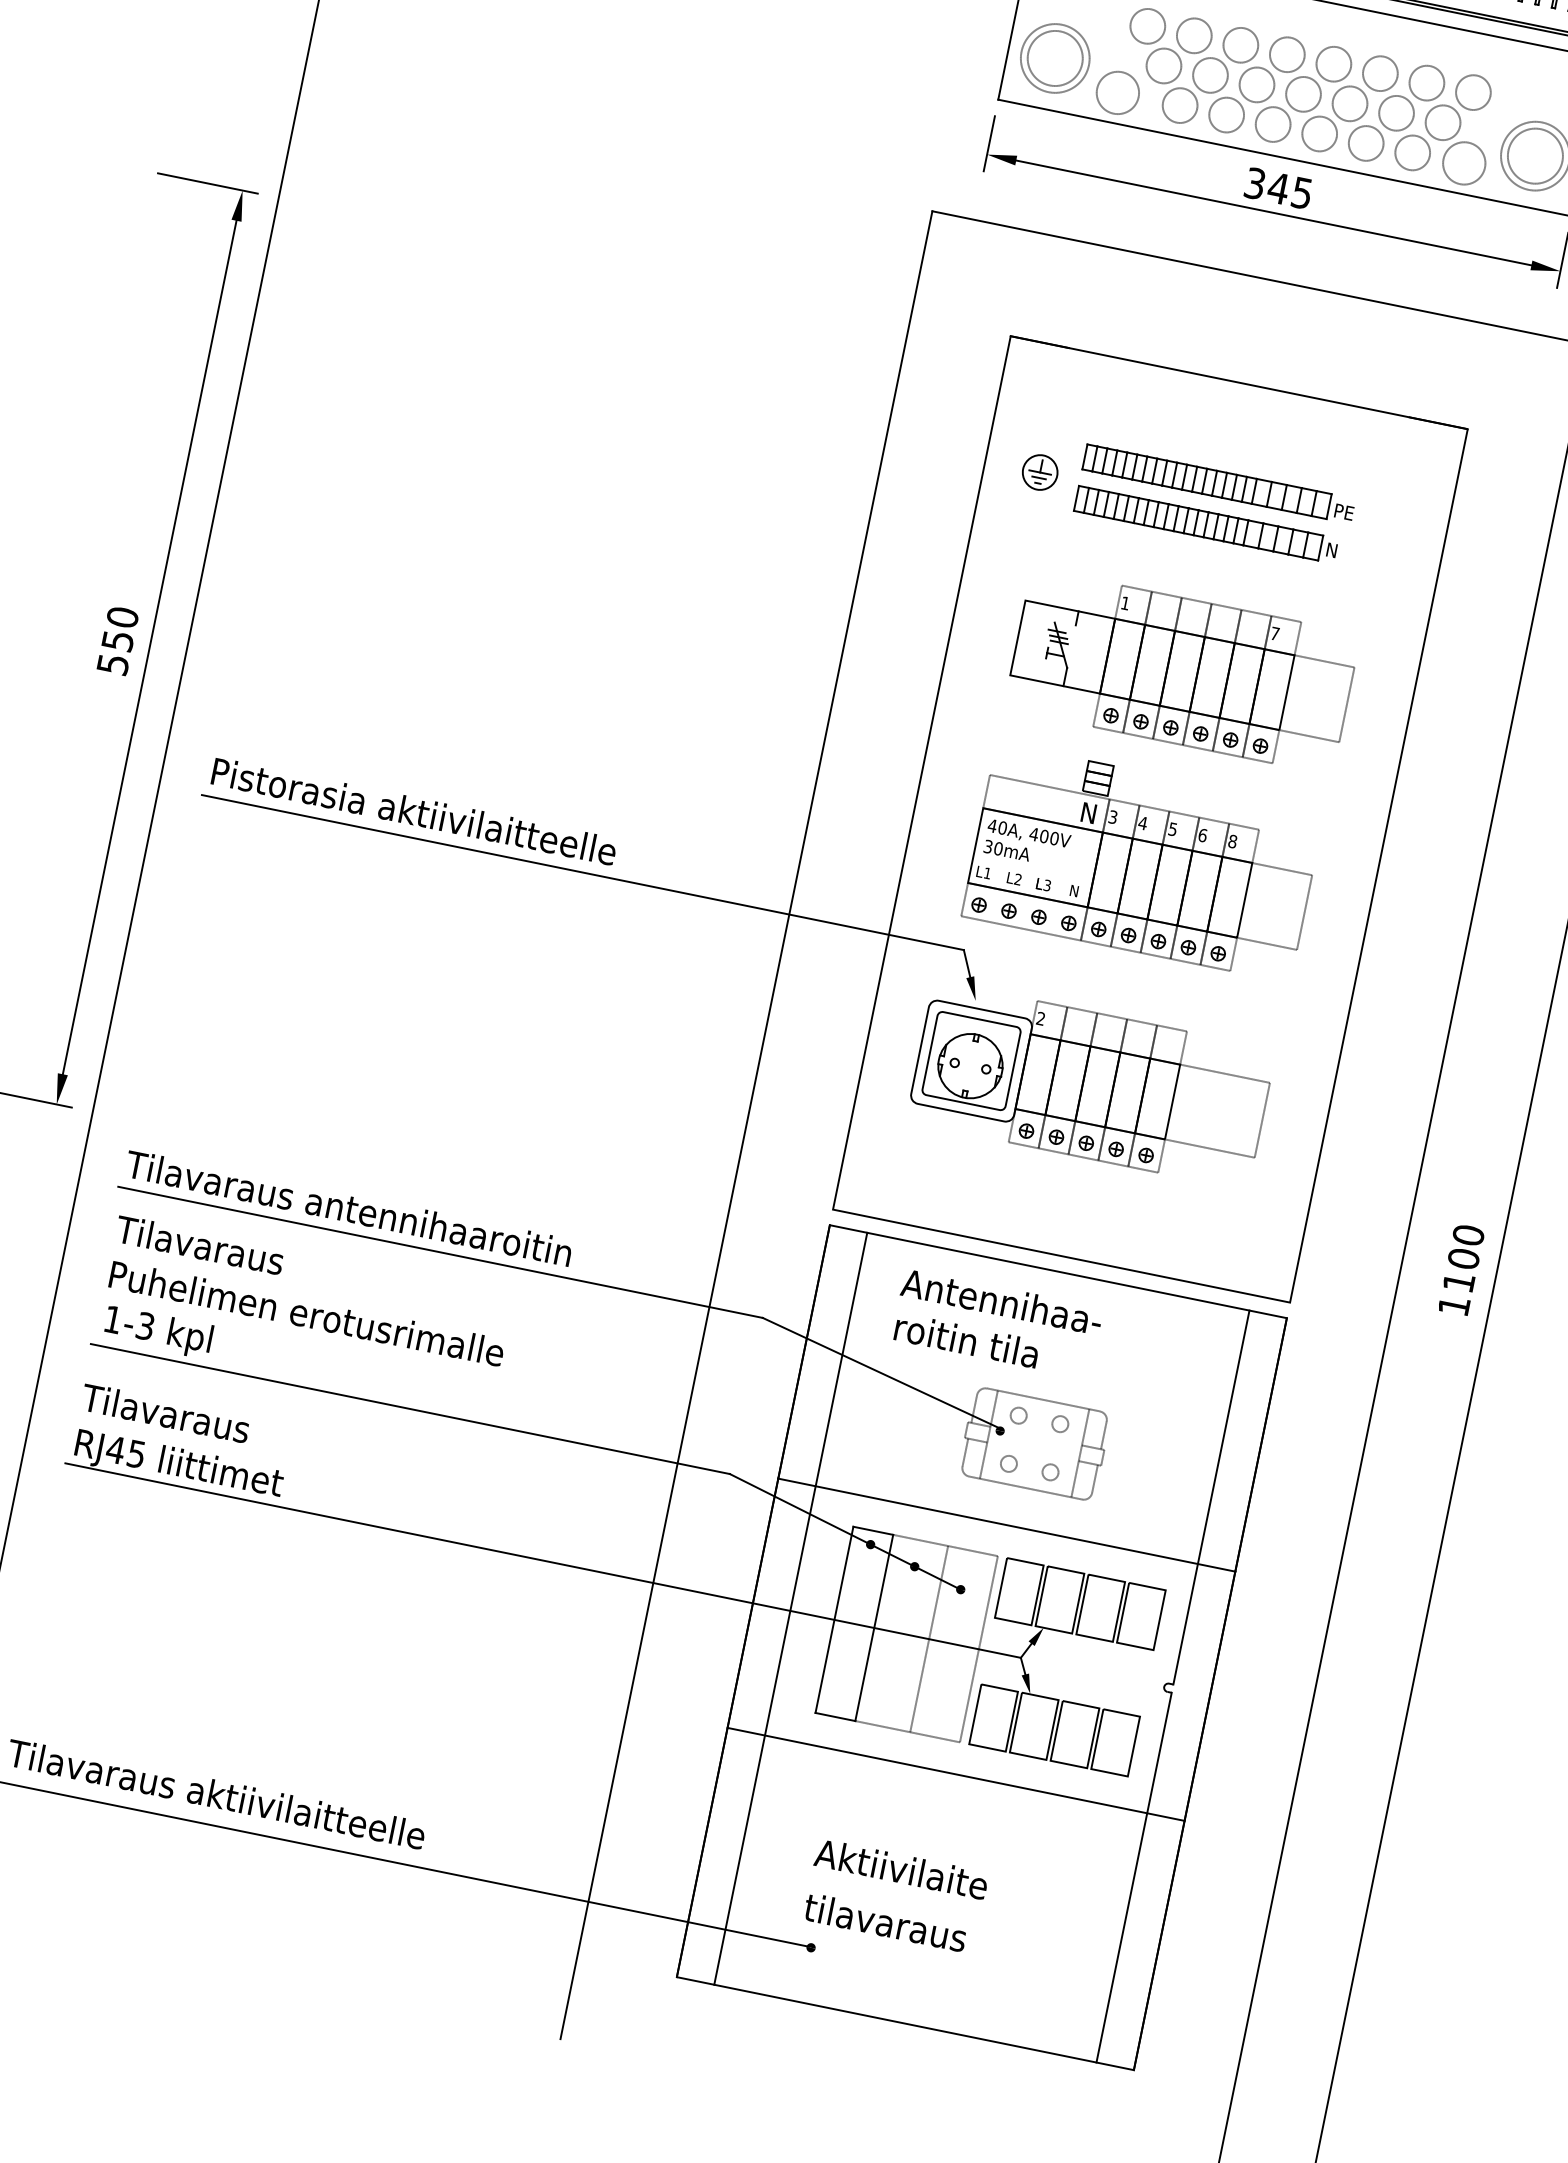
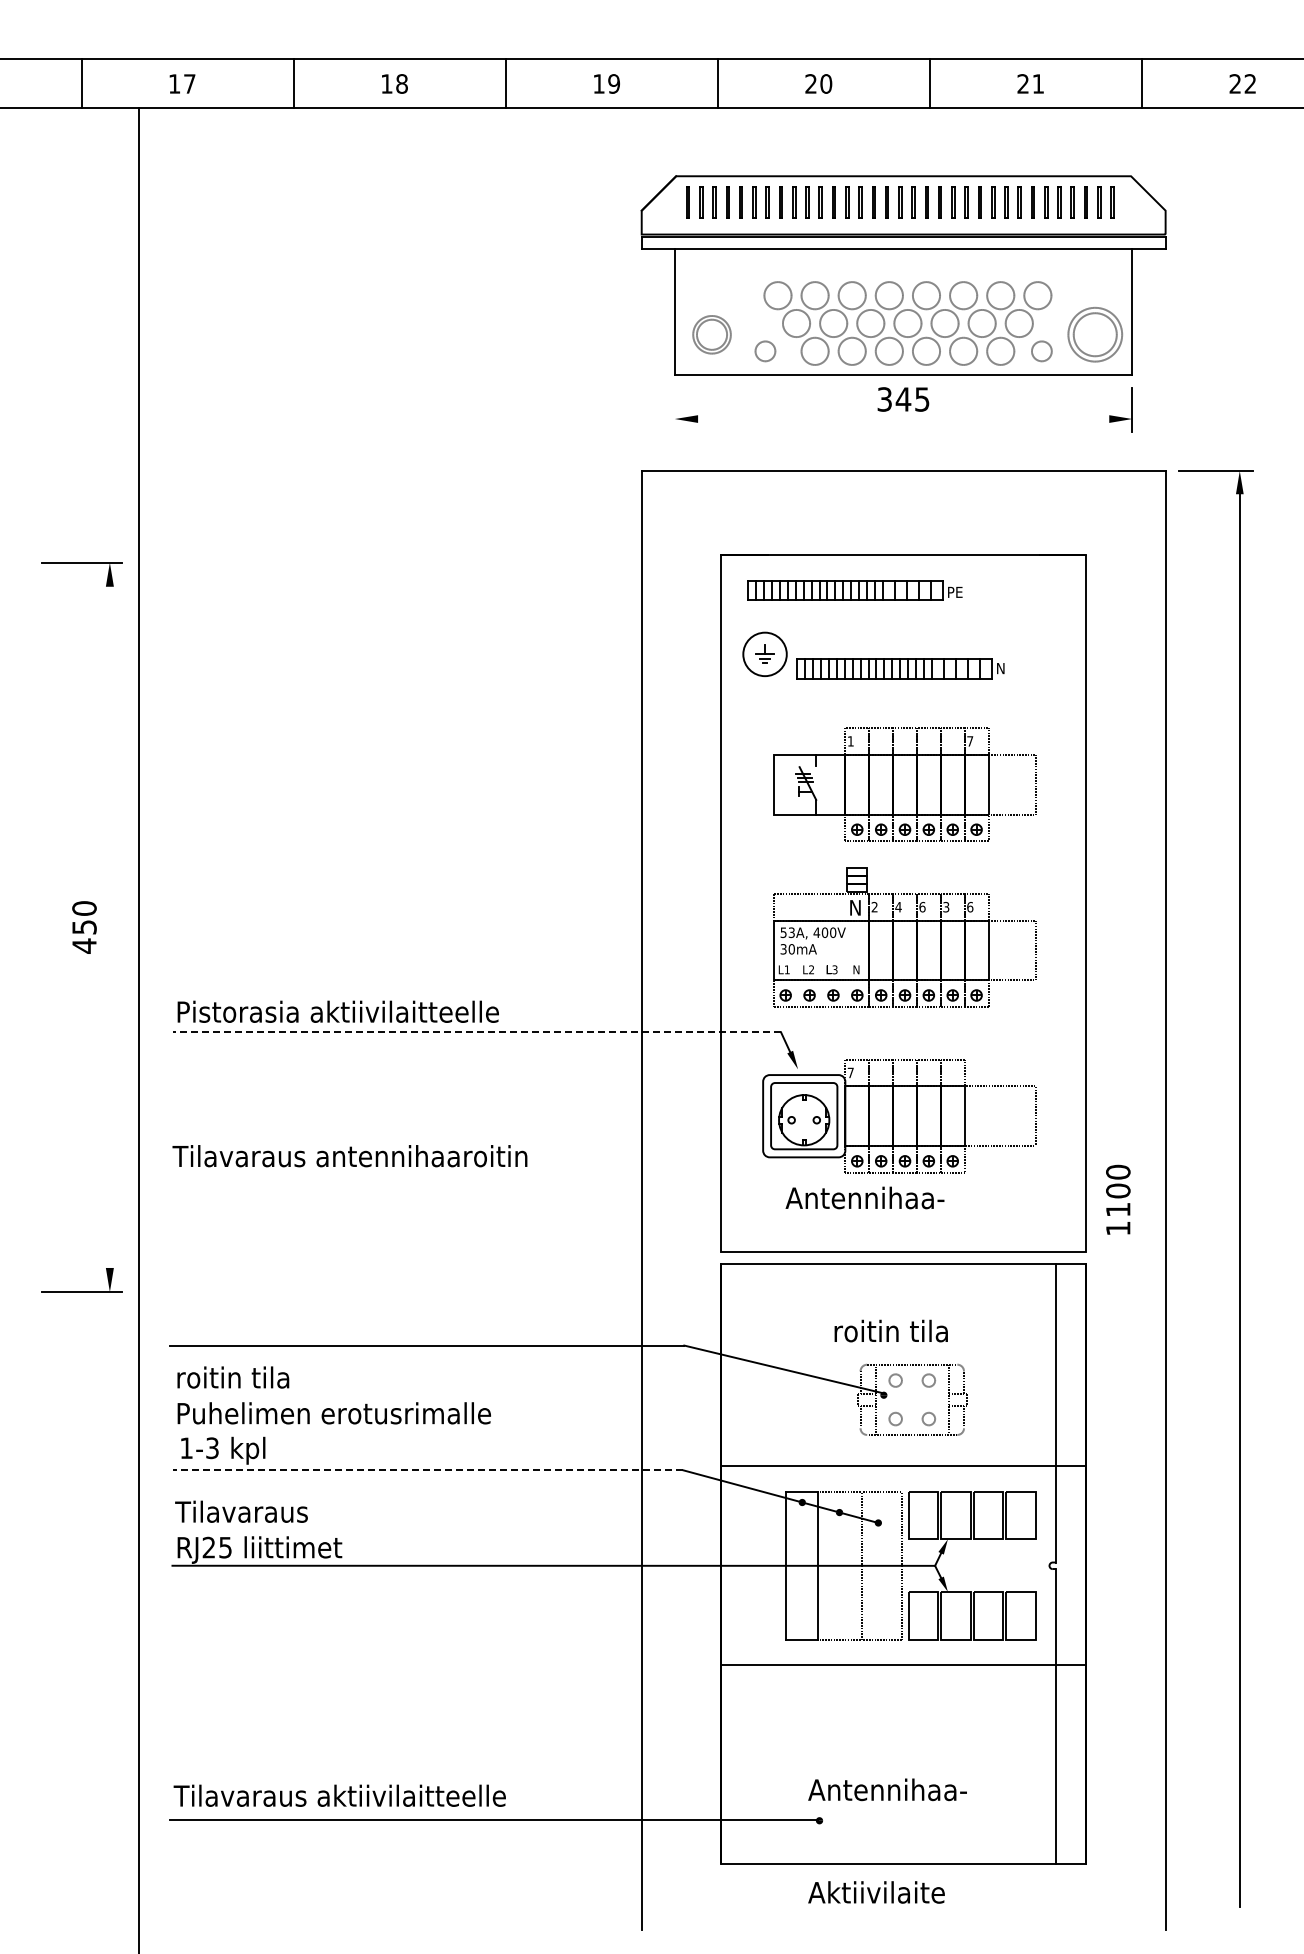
part: (1054, 58) -> (711, 334), size x0.7
circle: (1118, 91) -> (765, 350), size x0.6
line: (988, 143) -> (674, 410), removed
circle: (1464, 162) -> (1041, 350), size x0.6
line: (1273, 213) -> (903, 419), removed
circle: (1039, 472) -> (764, 654), size x1.6
part: (1218, 484) -> (854, 590), moved
line: (149, 646) -> (109, 926), removed
text: (113, 663) -> (84, 945), 550 -> 450
text: (1112, 817) -> (874, 907), 3 -> 2
text: (997, 826) -> (787, 932), 40A, -> 53A,
text: (1173, 828) -> (922, 906), 5 -> 6
text: (1202, 835) -> (946, 907), 6 -> 3
text: (1233, 842) -> (970, 907), 8 -> 6
line: (582, 872) -> (476, 1032), solid -> dashed
text: (1040, 1018) -> (850, 1072), 2 -> 7
text: (348, 1208) -> (349, 1156), moved
text: (199, 1245) -> (241, 1377), Tilavaraus -> roitin tila
text: (1461, 1269) -> (1118, 1199), moved
text: (1001, 1301) -> (864, 1197), moved
text: (966, 1339) -> (890, 1330), moved
line: (409, 1408) -> (427, 1470), solid -> dashed
text: (115, 1449) -> (208, 1547), RJ45 -> RJ25
line: (791, 1609) -> (751, 1564), removed
text: (901, 1869) -> (876, 1892), moved
text: (904, 1925) -> (887, 1789), tilavaraus -> Antennihaa-

